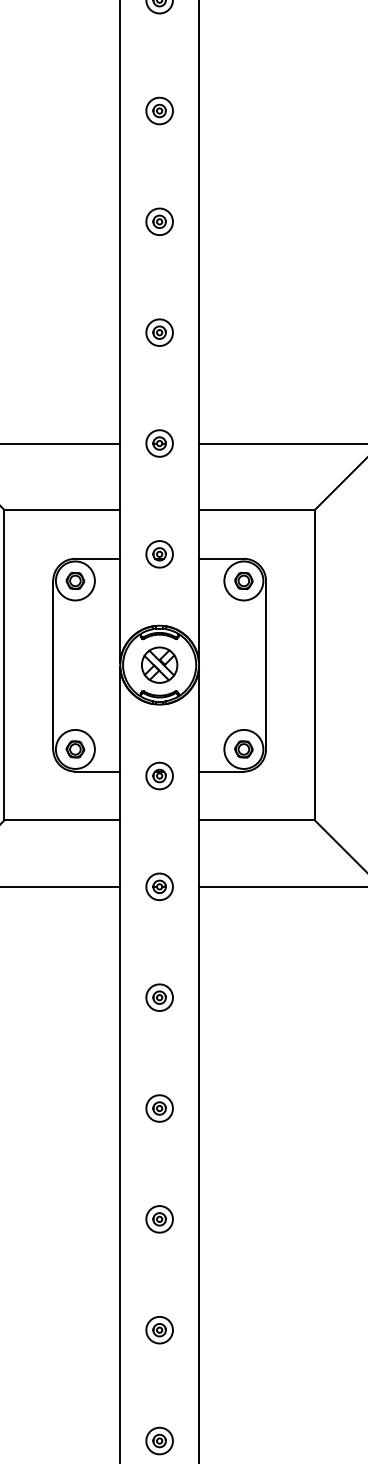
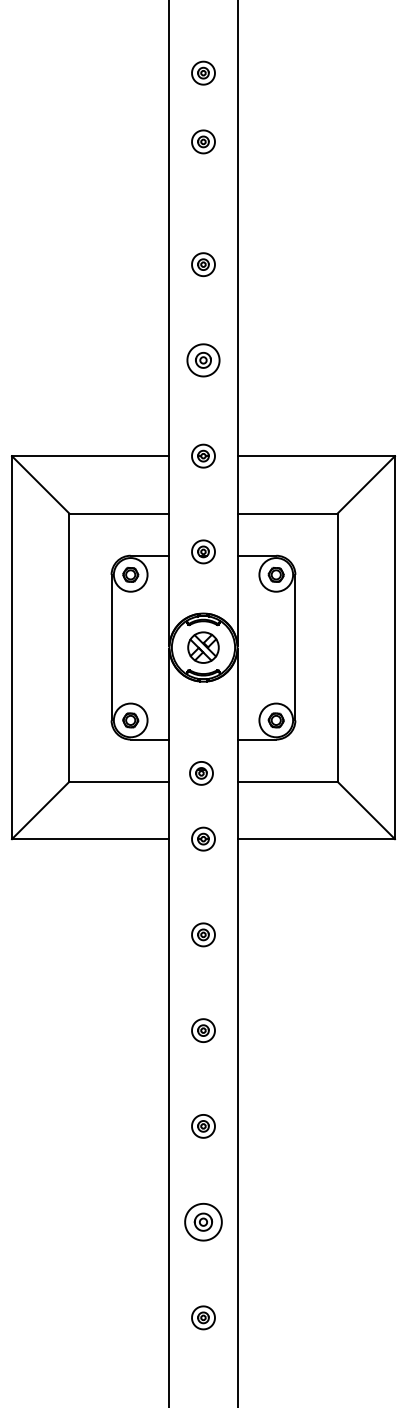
part: (159, 110) -> (203, 141), moved
part: (159, 332) -> (203, 360), size x1.4
part: (159, 776) -> (201, 773), moved
part: (159, 1329) -> (203, 1221), size x1.6

